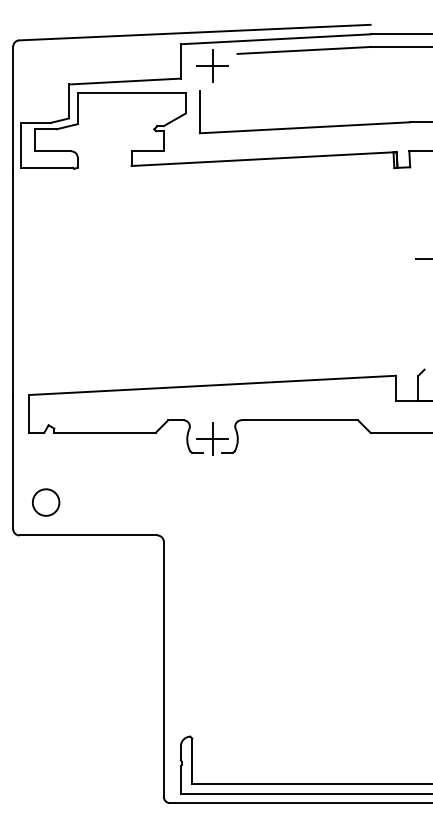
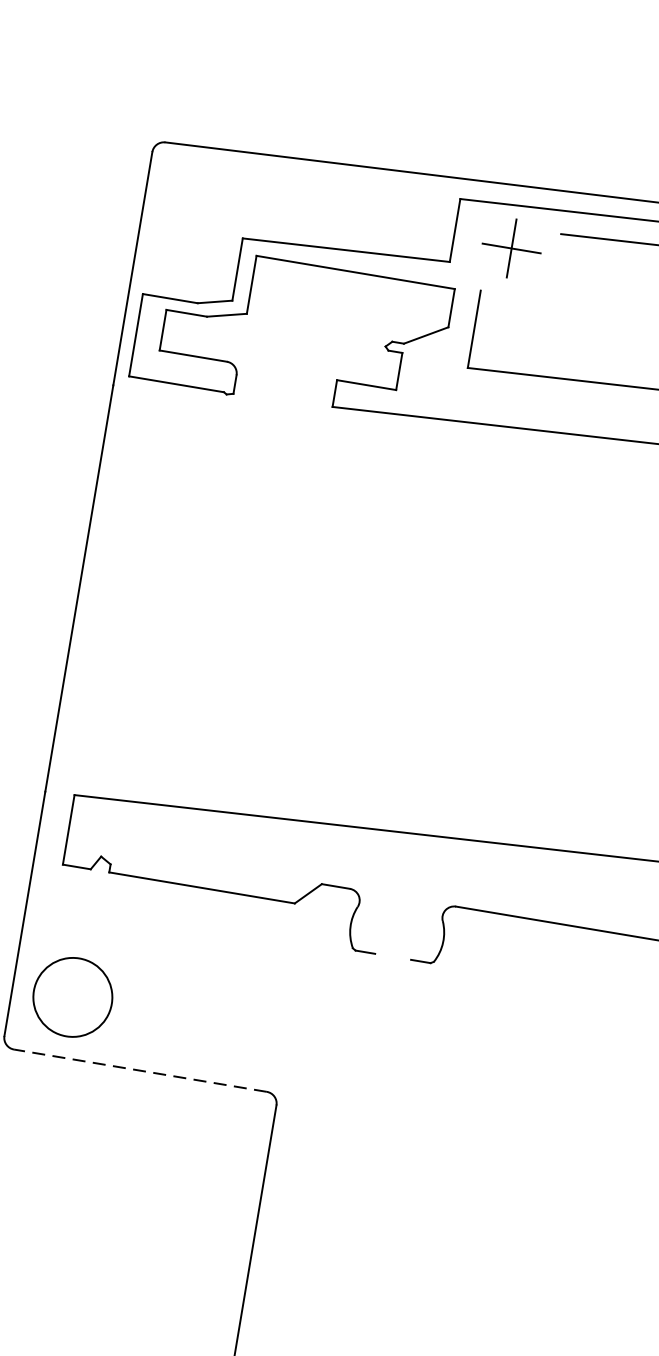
part: (212, 438) -> (397, 931), removed
circle: (45, 502) -> (71, 997), size x1.6
line: (88, 535) -> (140, 1070), solid -> dashed

